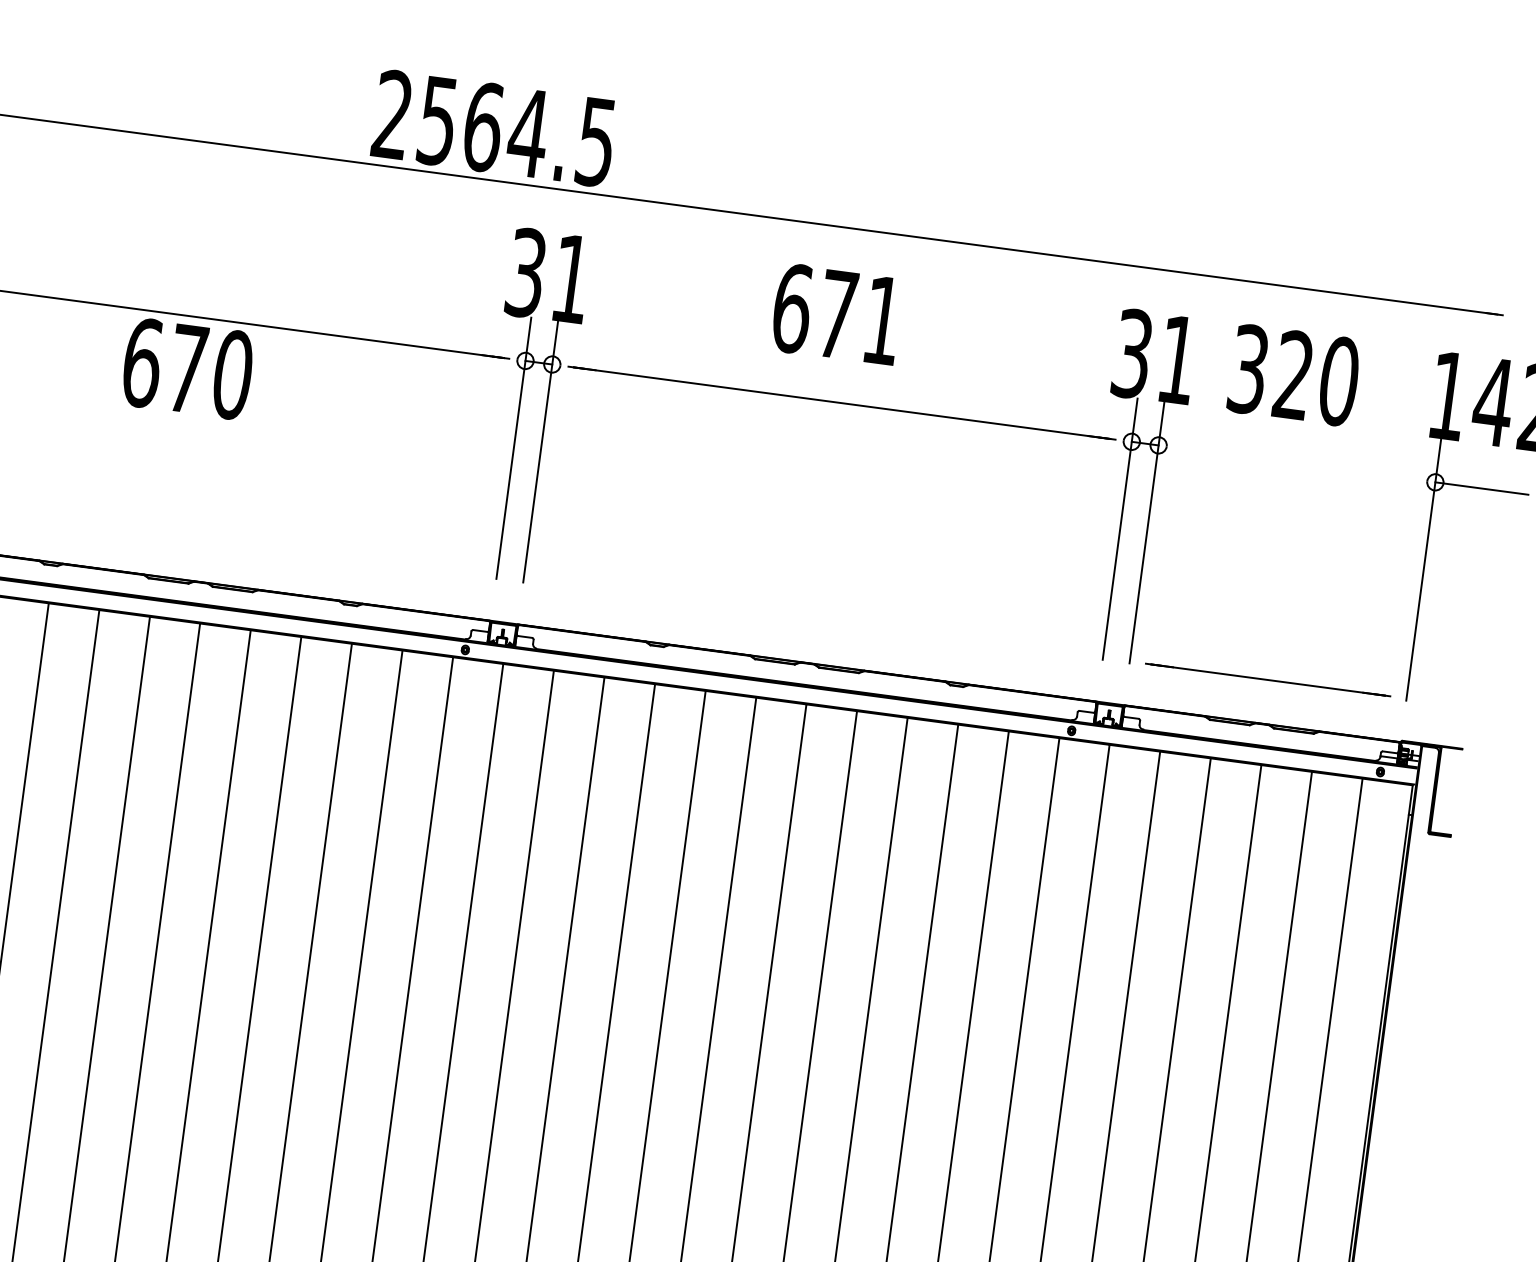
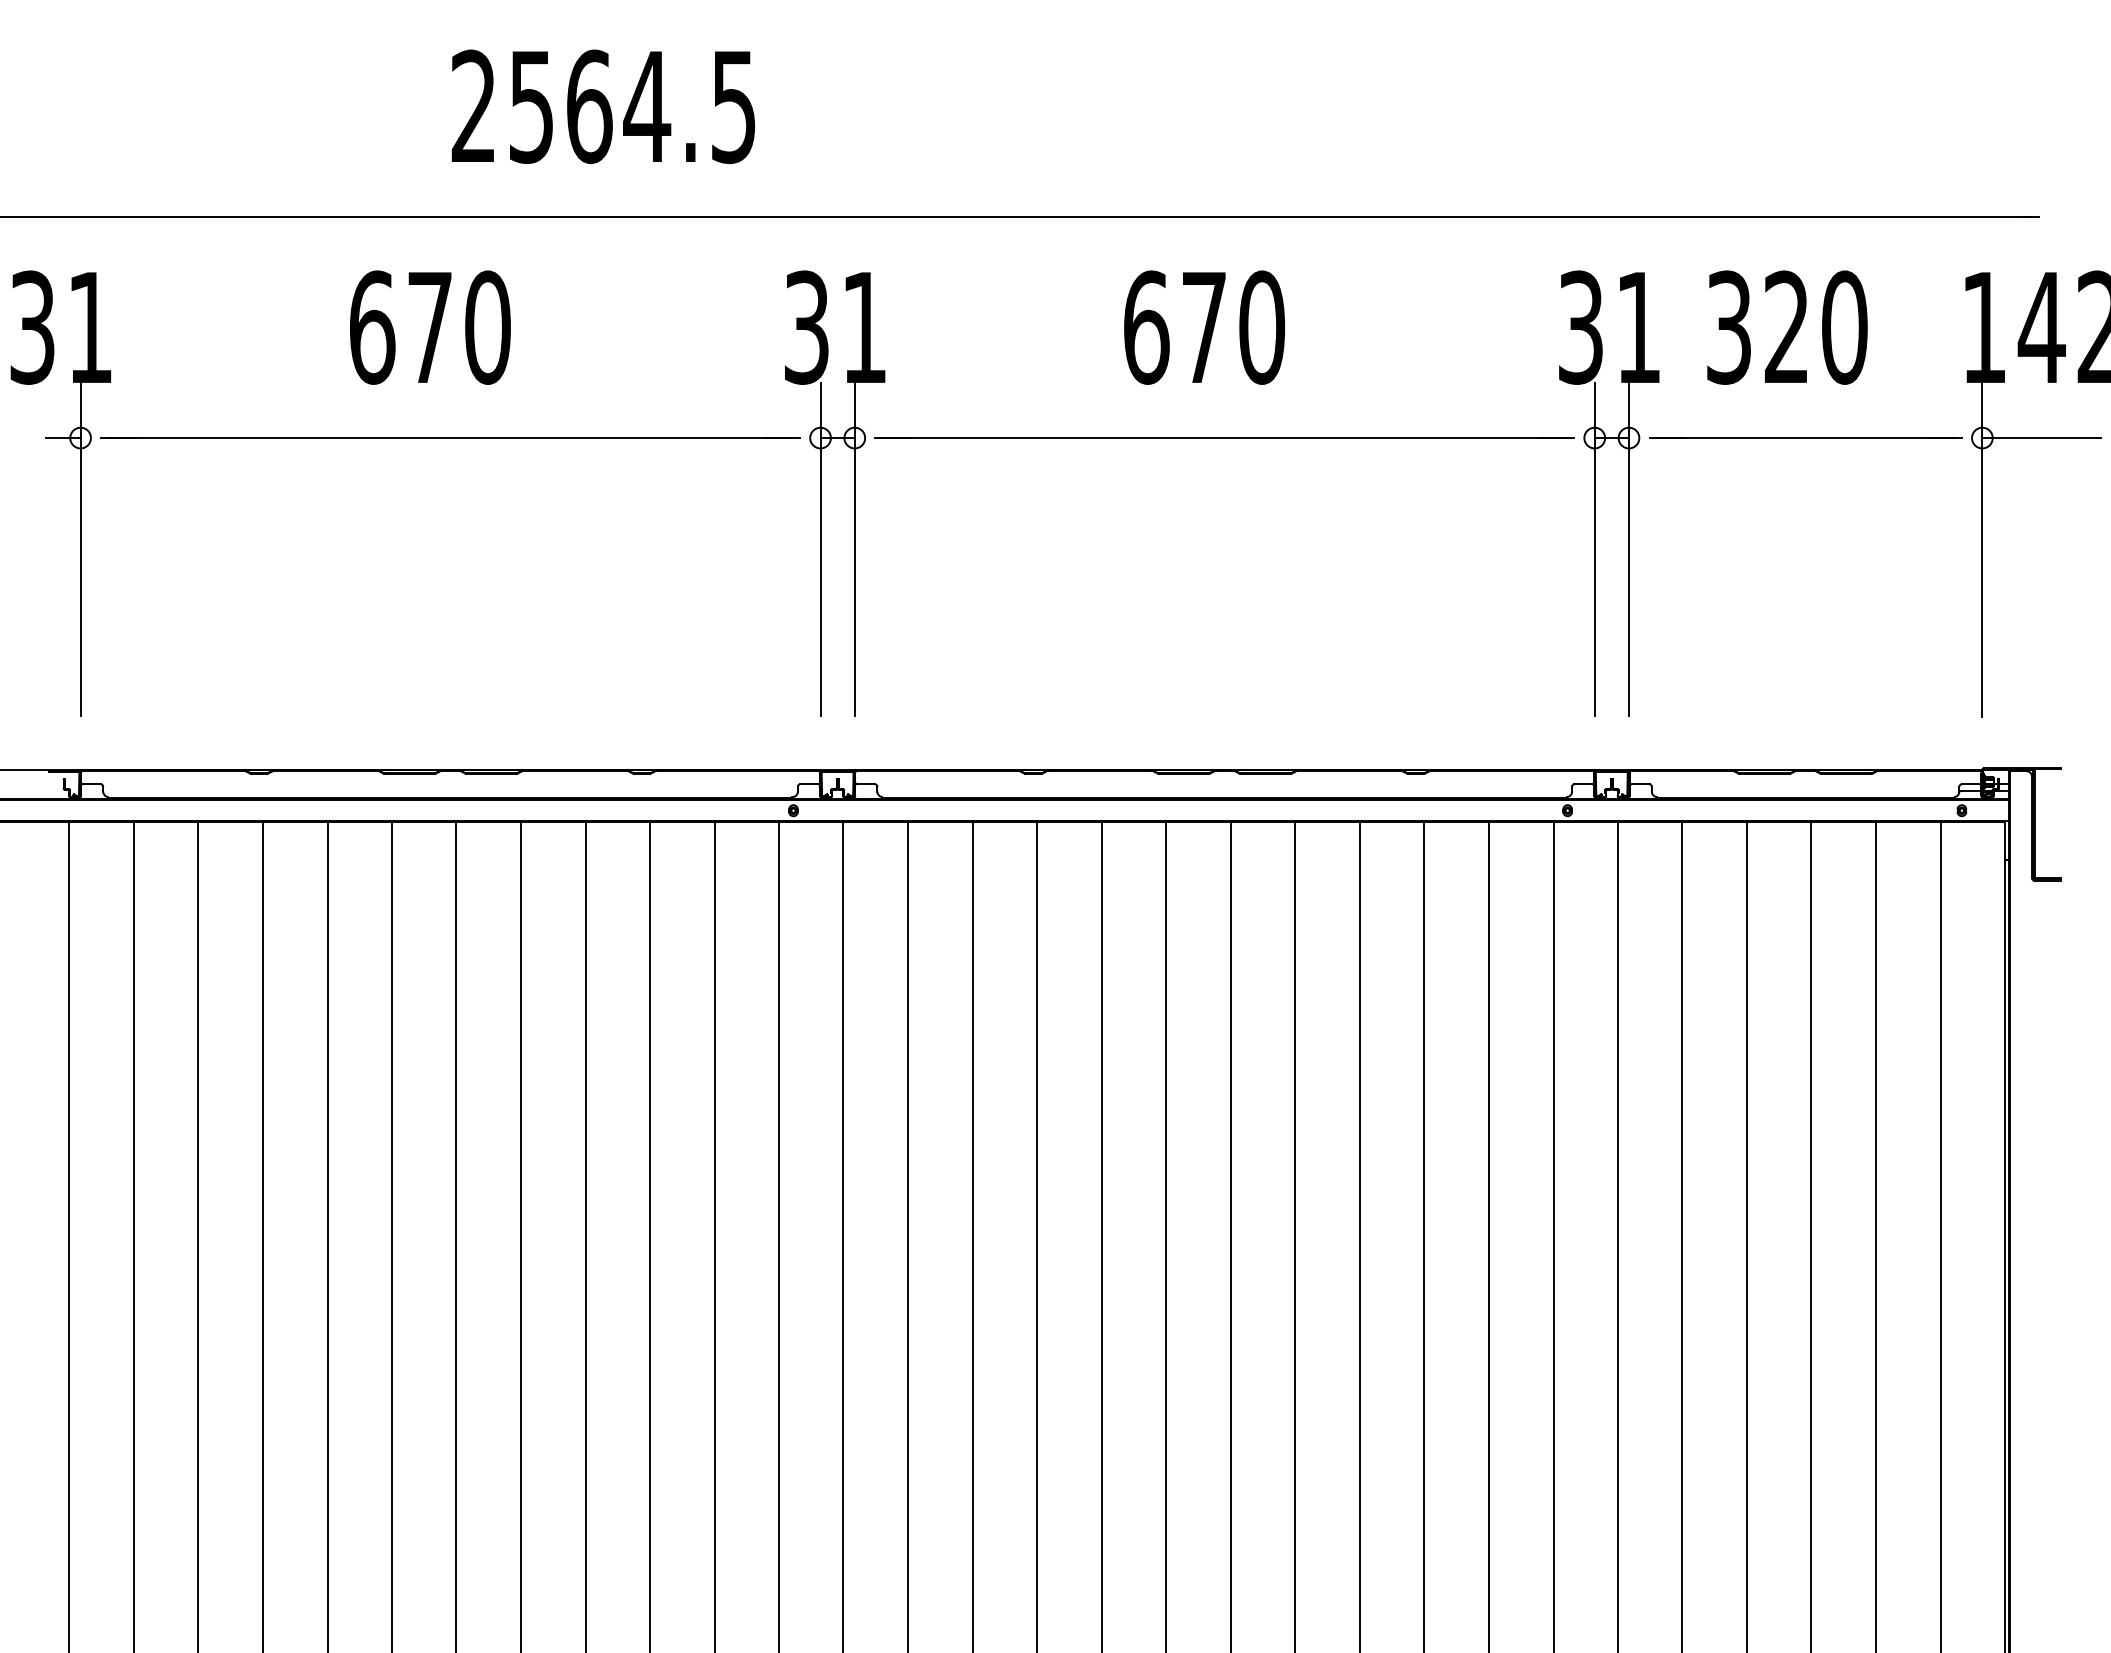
text: (493, 128) -> (602, 106), moved
text: (883, 320) -> (1262, 327), 671 -> 670
text: (188, 368) -> (430, 327), moved
line: (1268, 679) -> (1805, 437), moved

